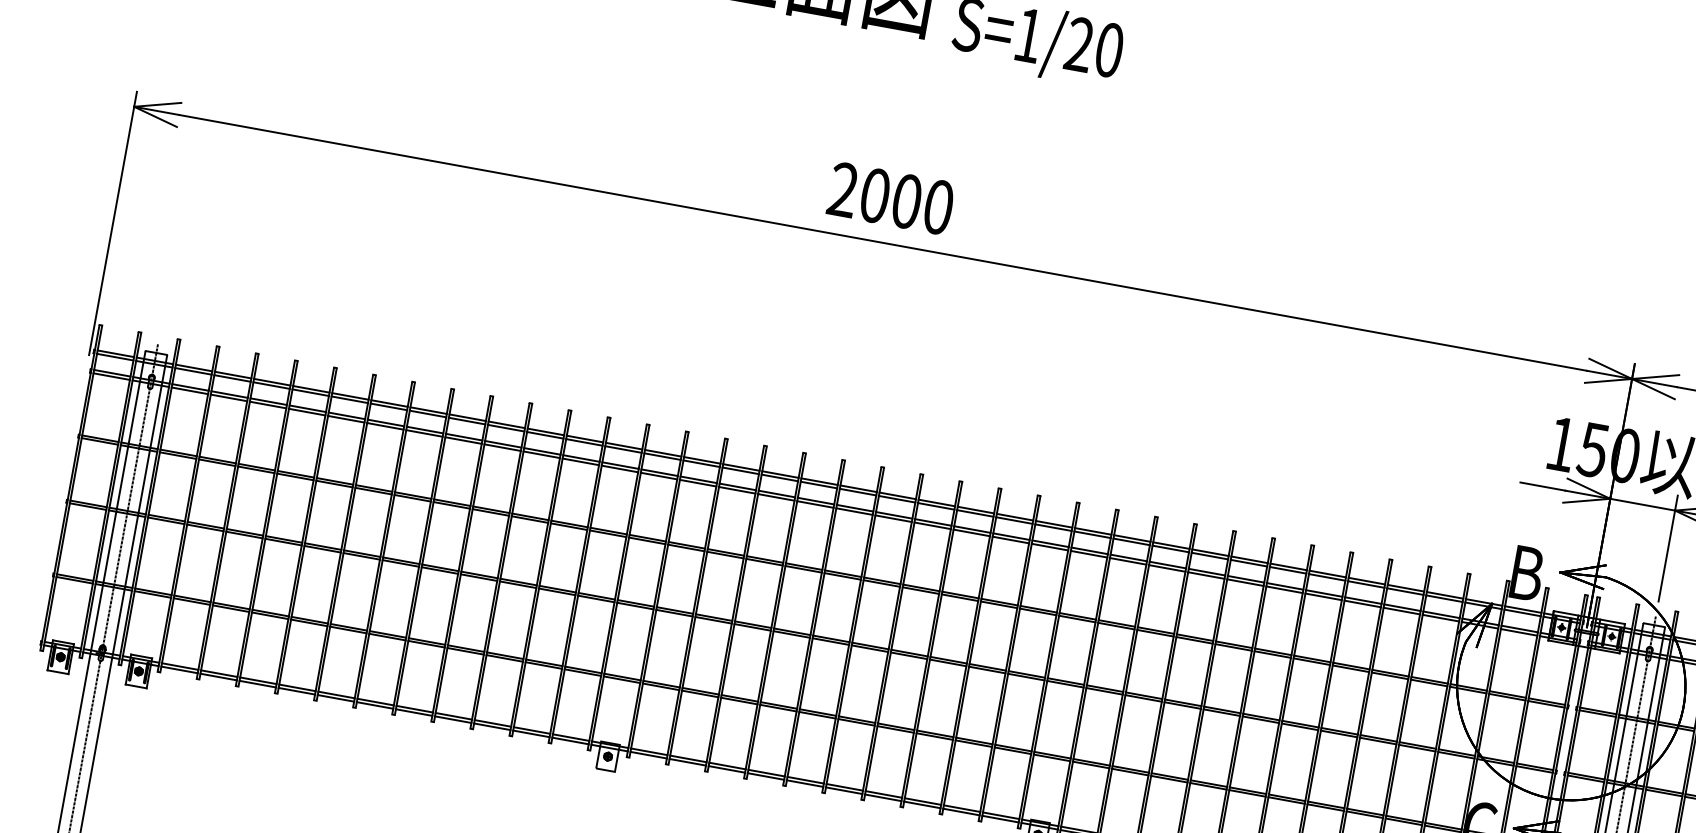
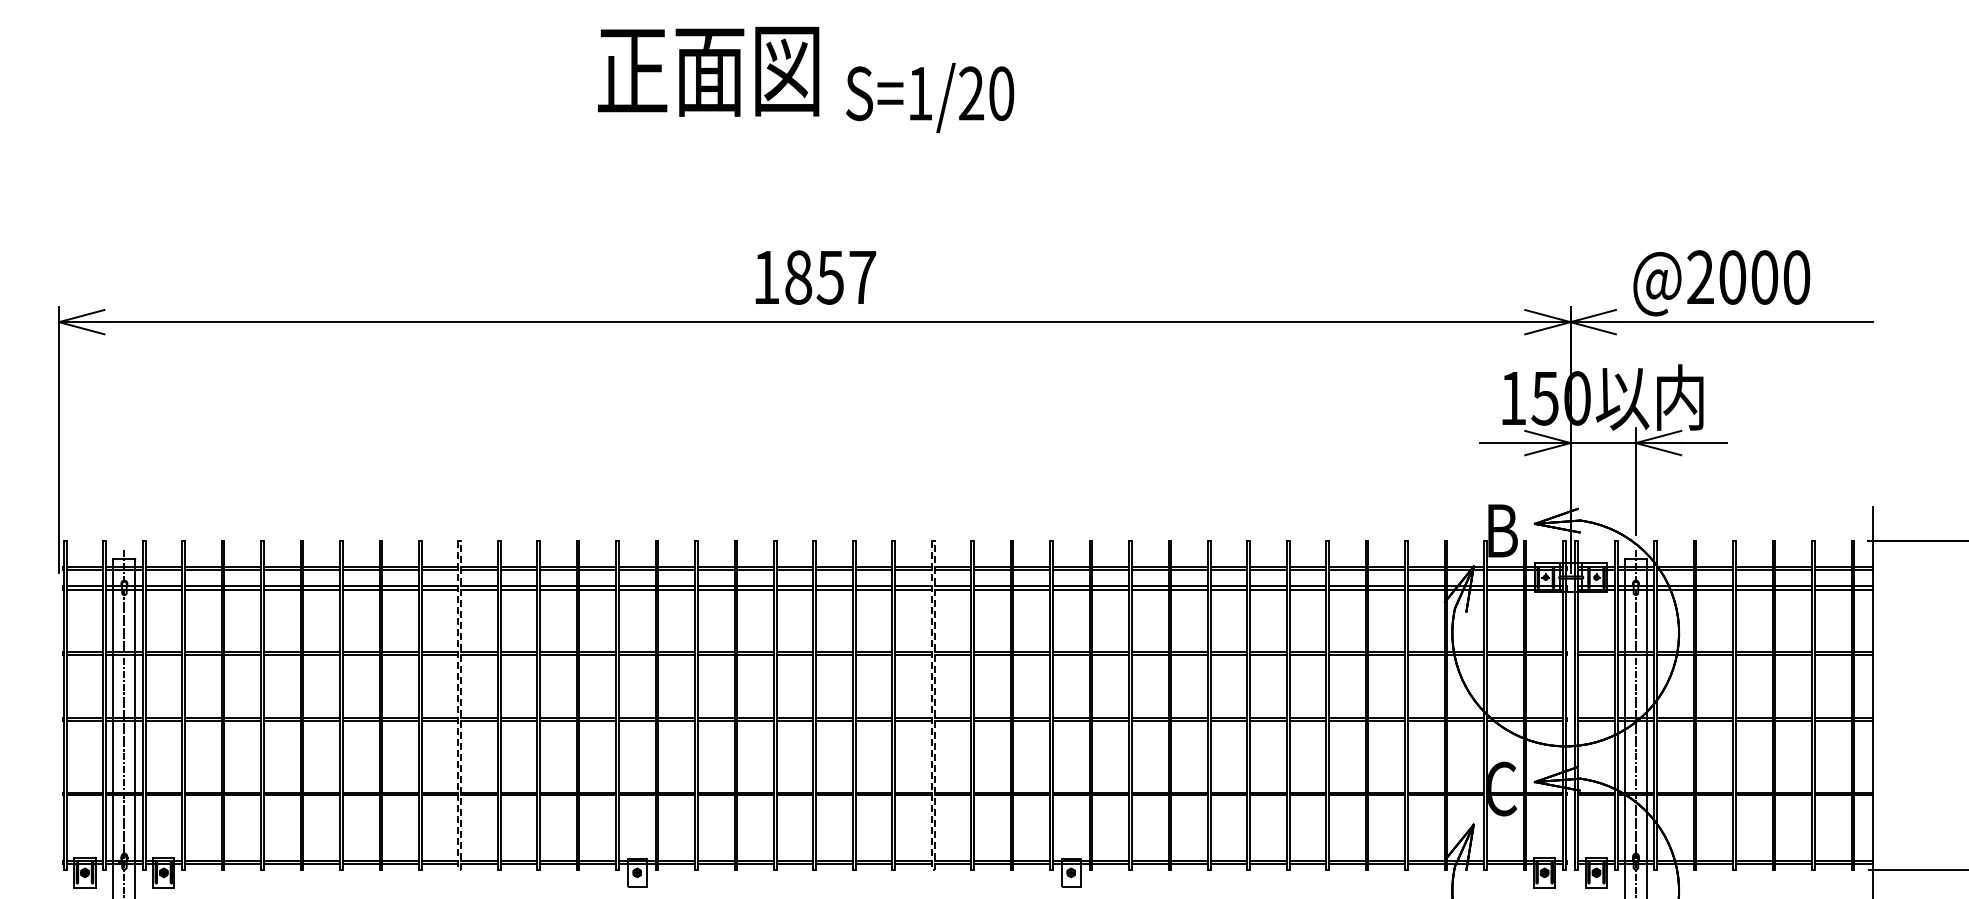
text: (890, 198) -> (814, 277), 2000 -> 1857
line: (433, 722) -> (460, 870), solid -> dashed
line: (902, 807) -> (933, 870), solid -> dashed

